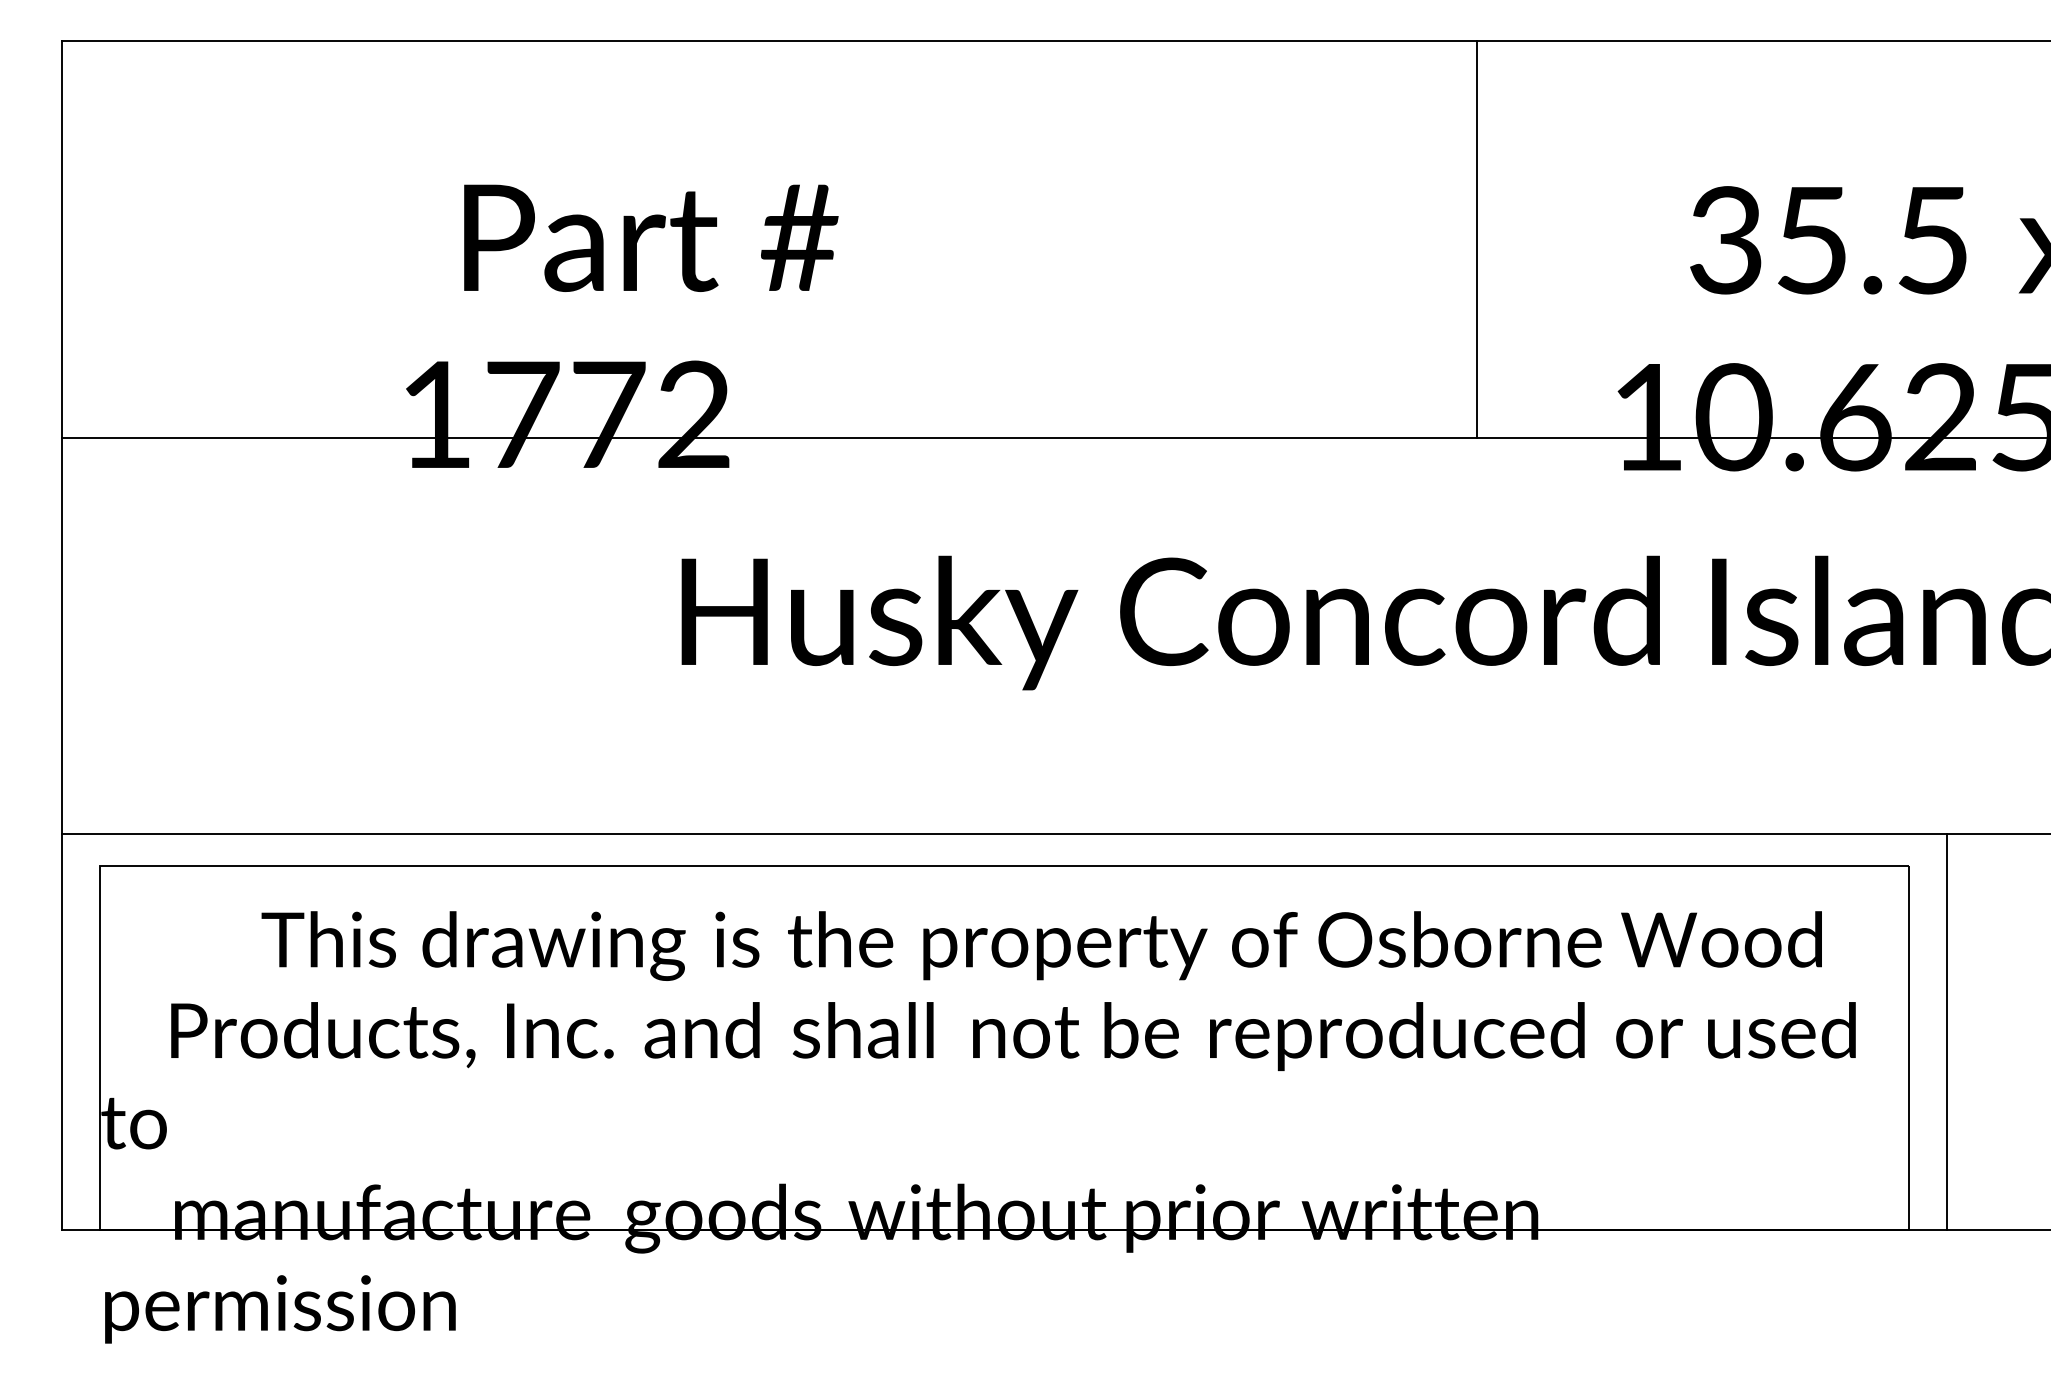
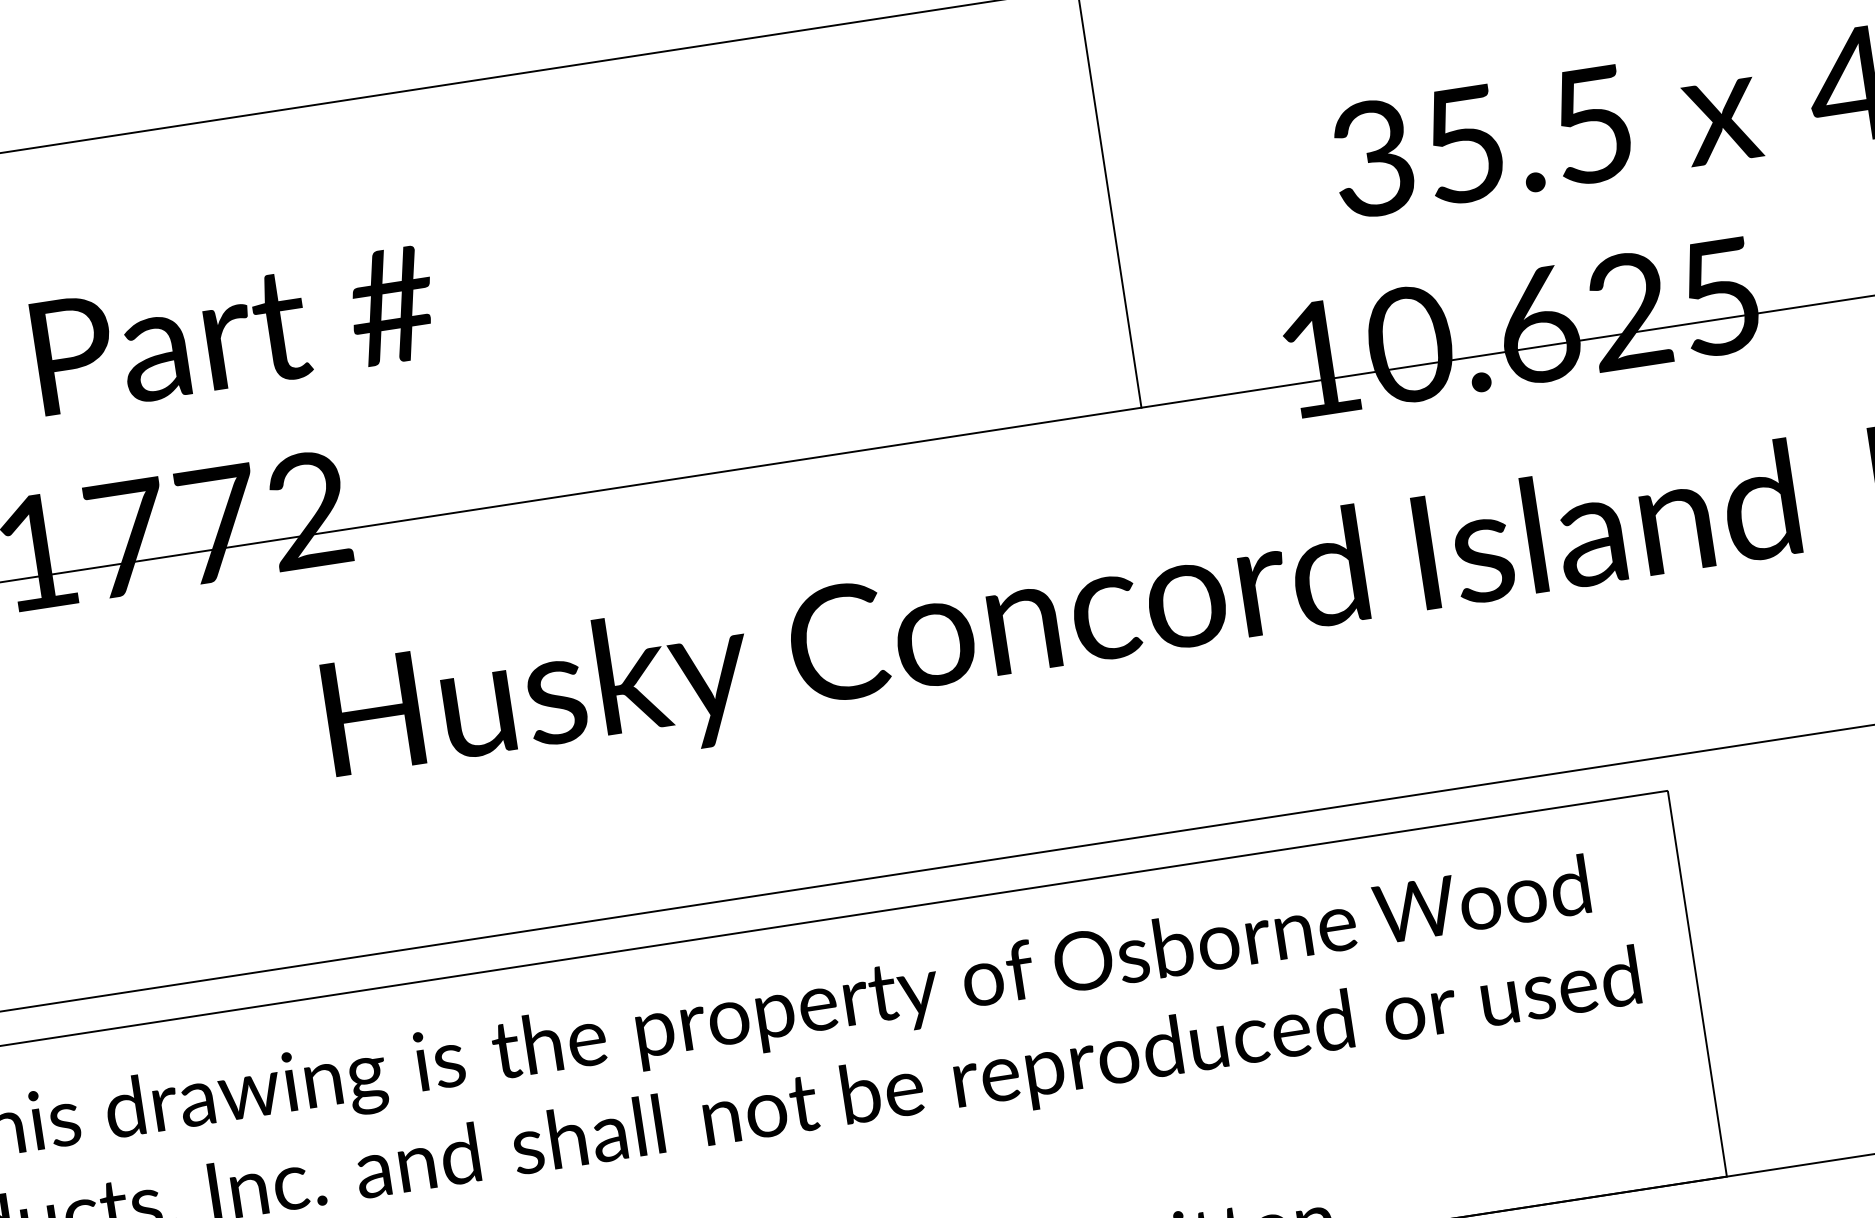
line: (1947, 1031) -> (1735, 960), removed

